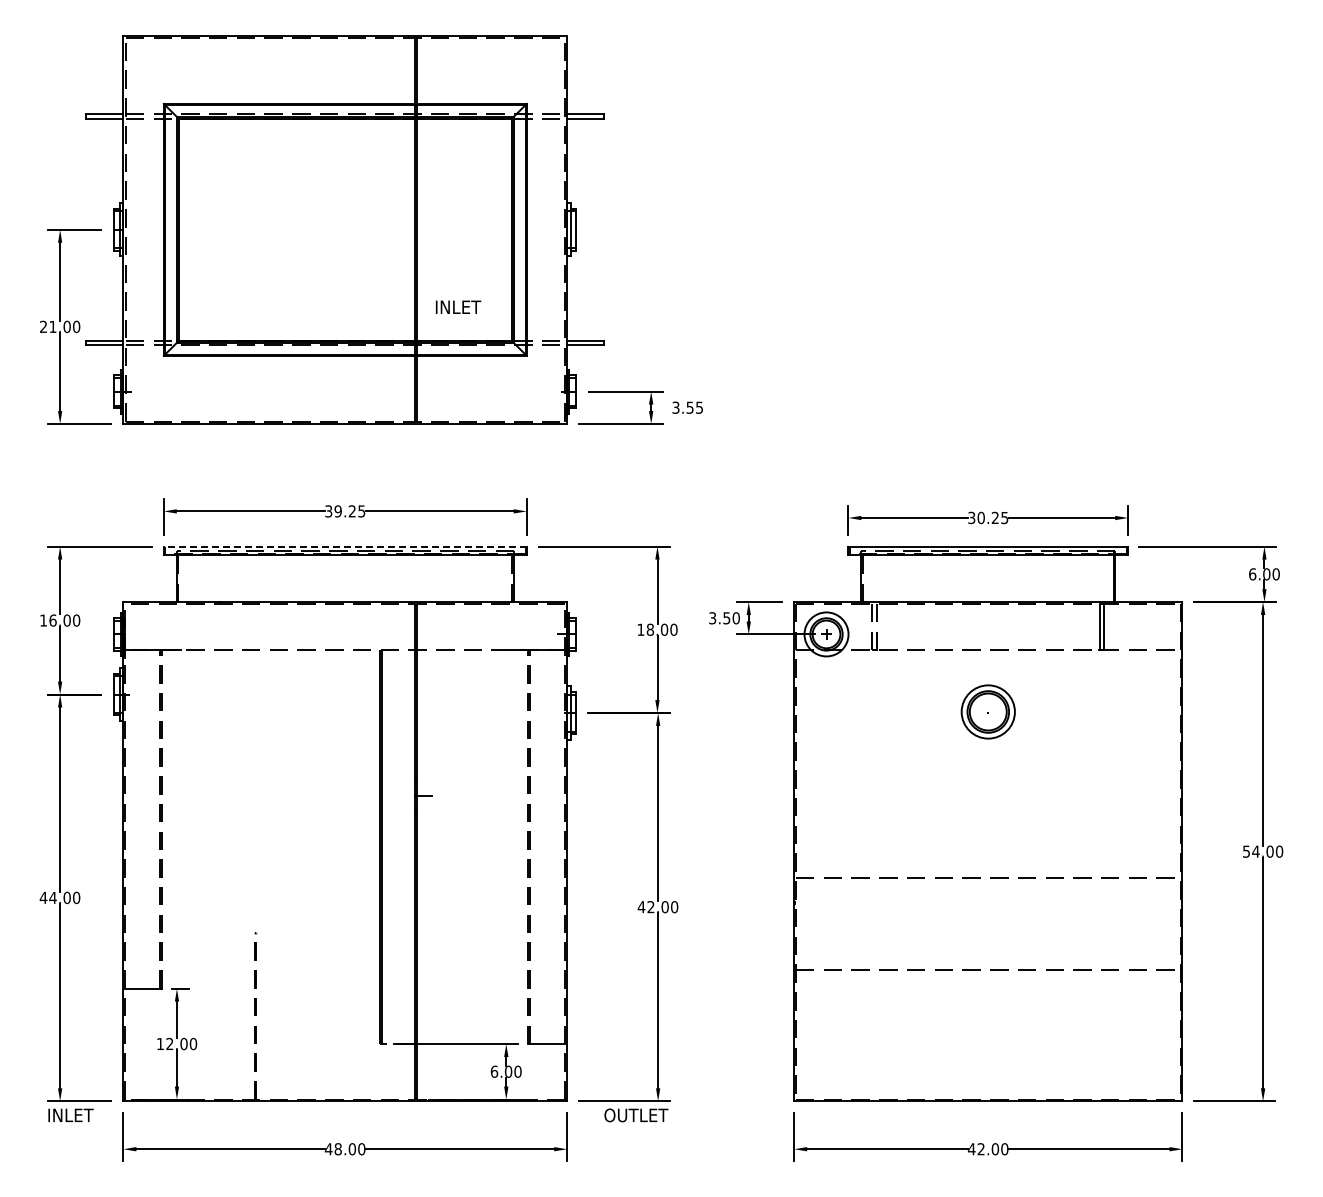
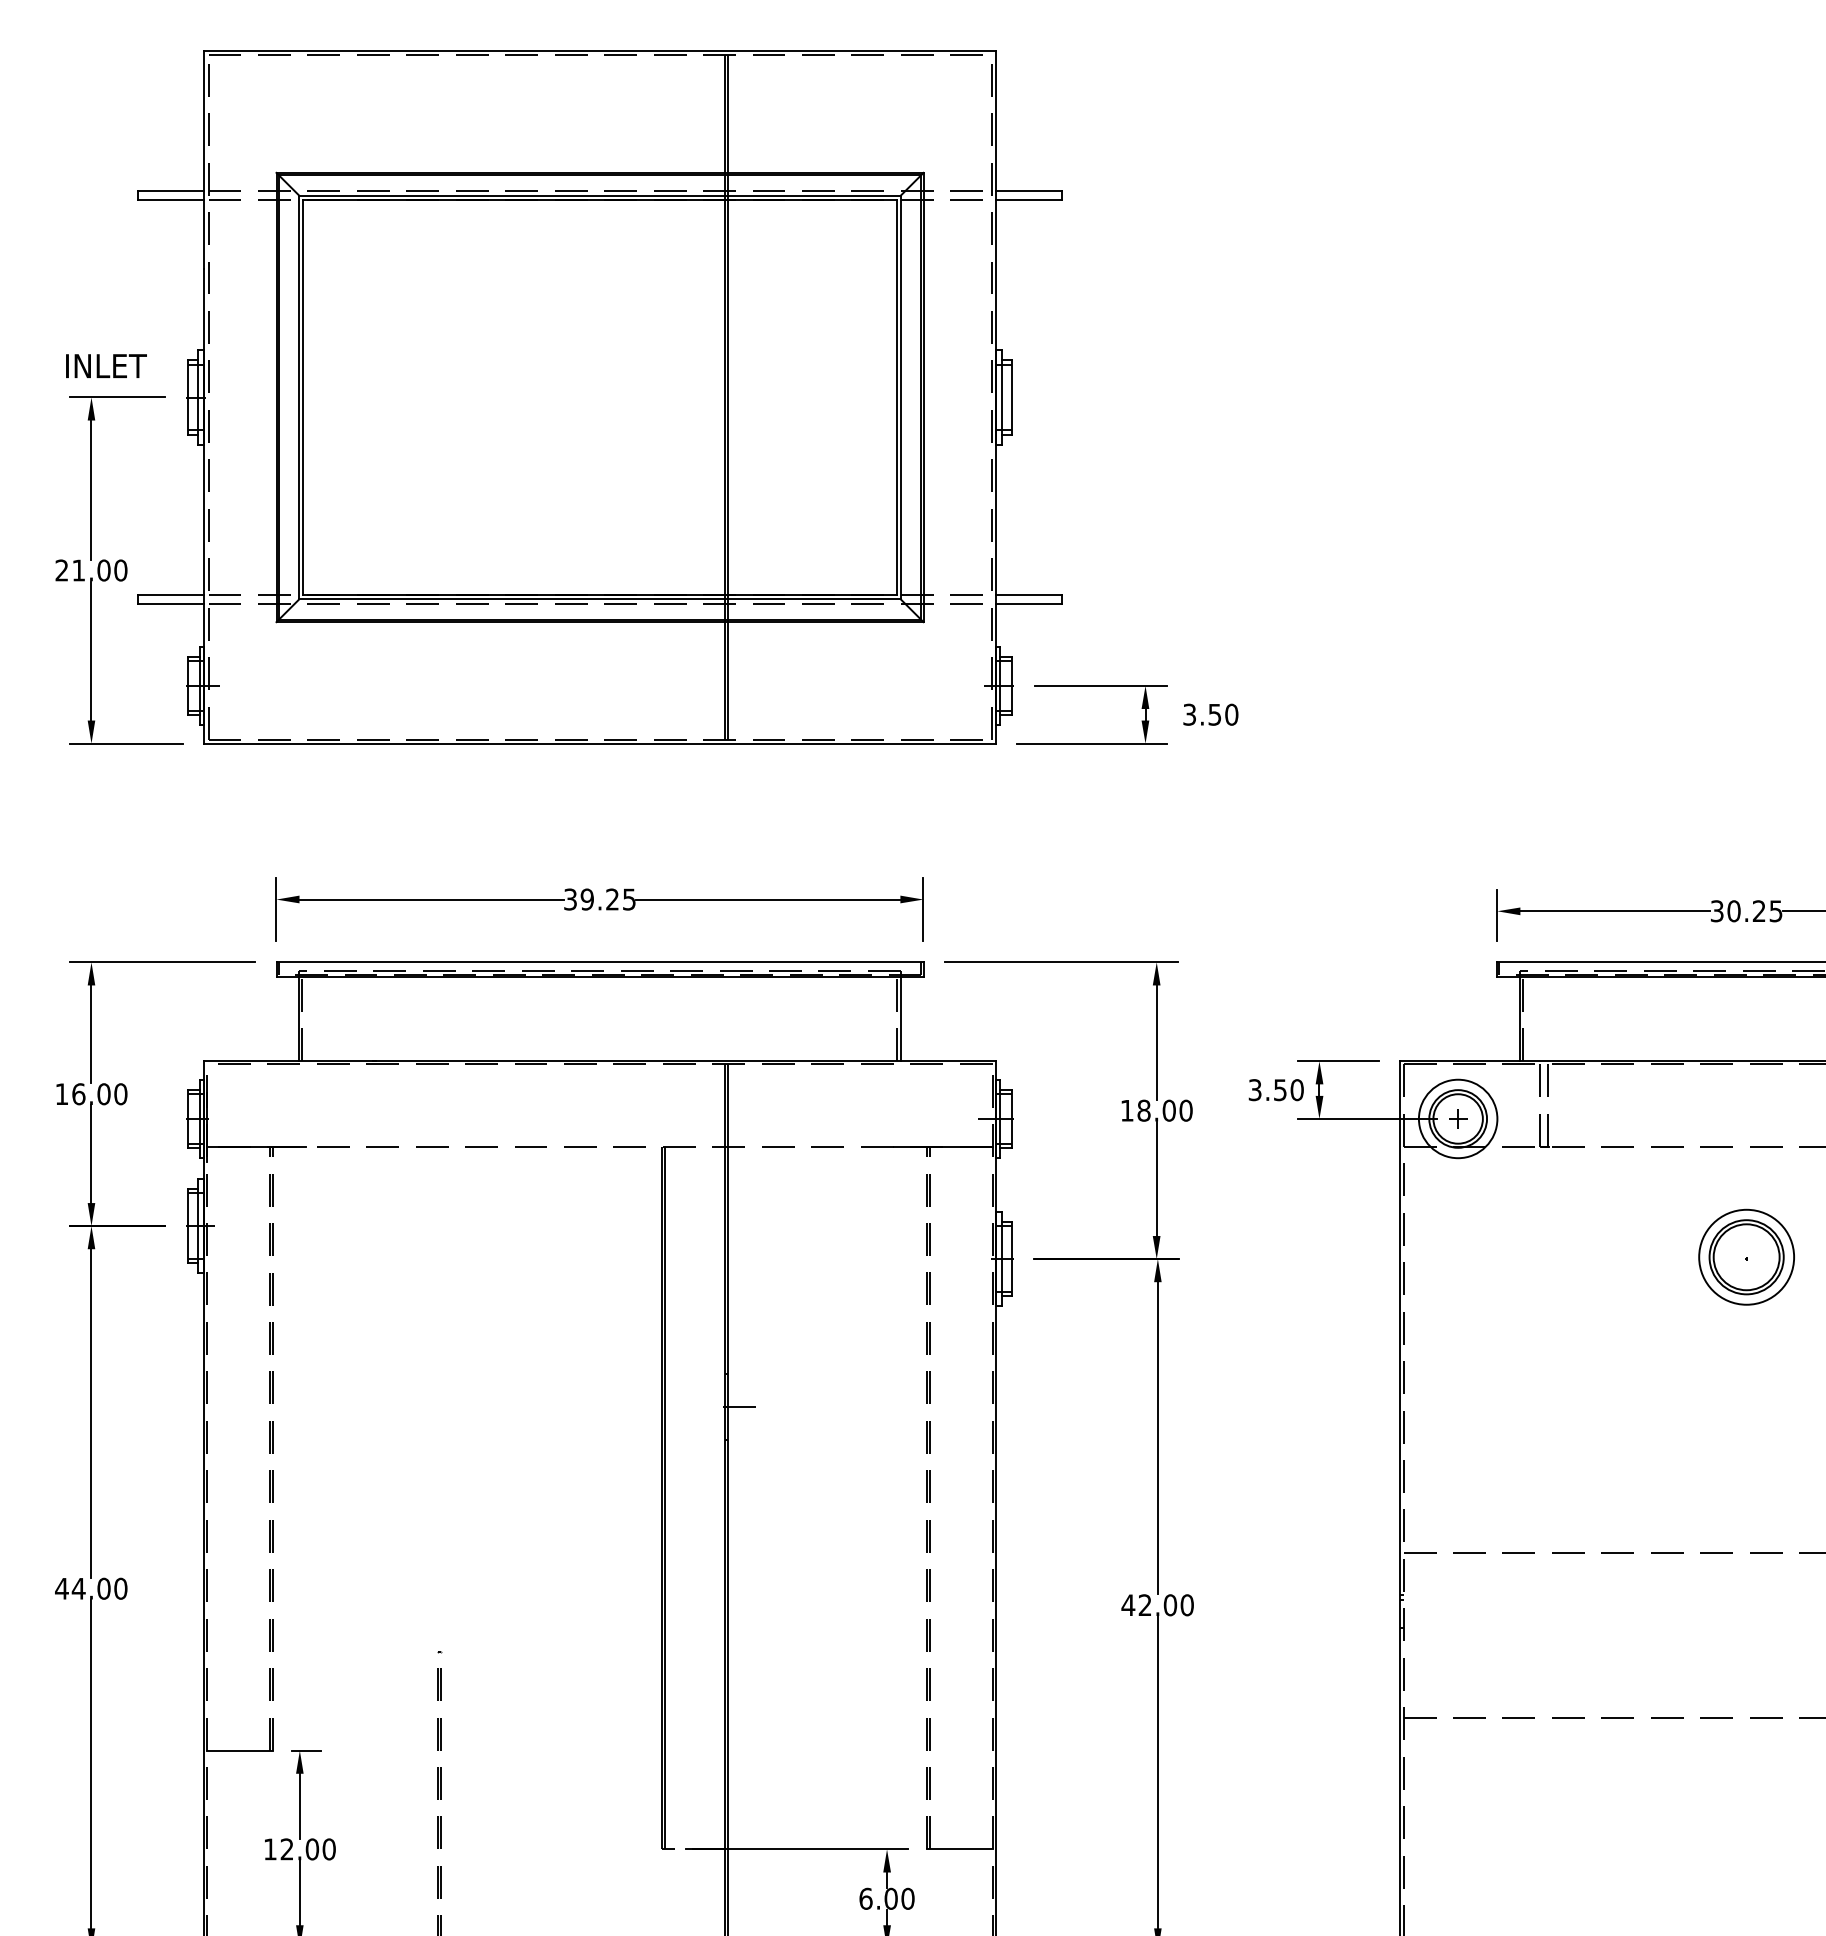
text: (458, 306) -> (106, 364), moved
text: (699, 407) -> (1231, 714), 3.55 -> 3.50
line: (344, 546) -> (598, 962), dashed -> solid

